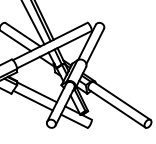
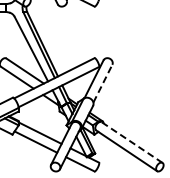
line: (95, 46) -> (103, 83), solid -> dashed
line: (122, 101) -> (132, 142), solid -> dashed

